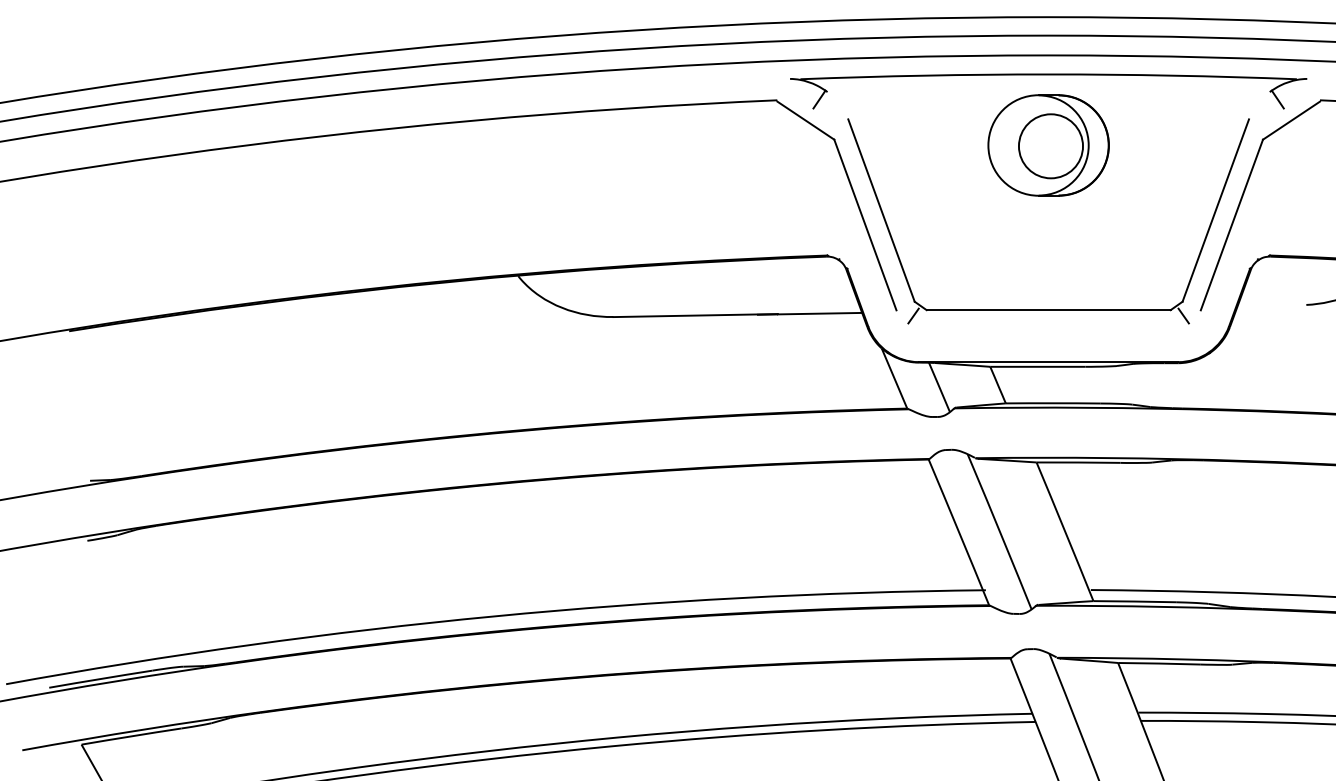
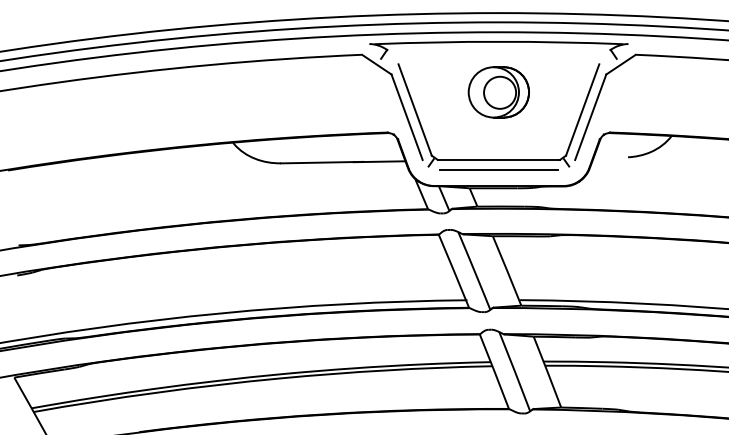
part: (1047, 145) -> (498, 92), moved
line: (1047, 329) -> (498, 169), added

